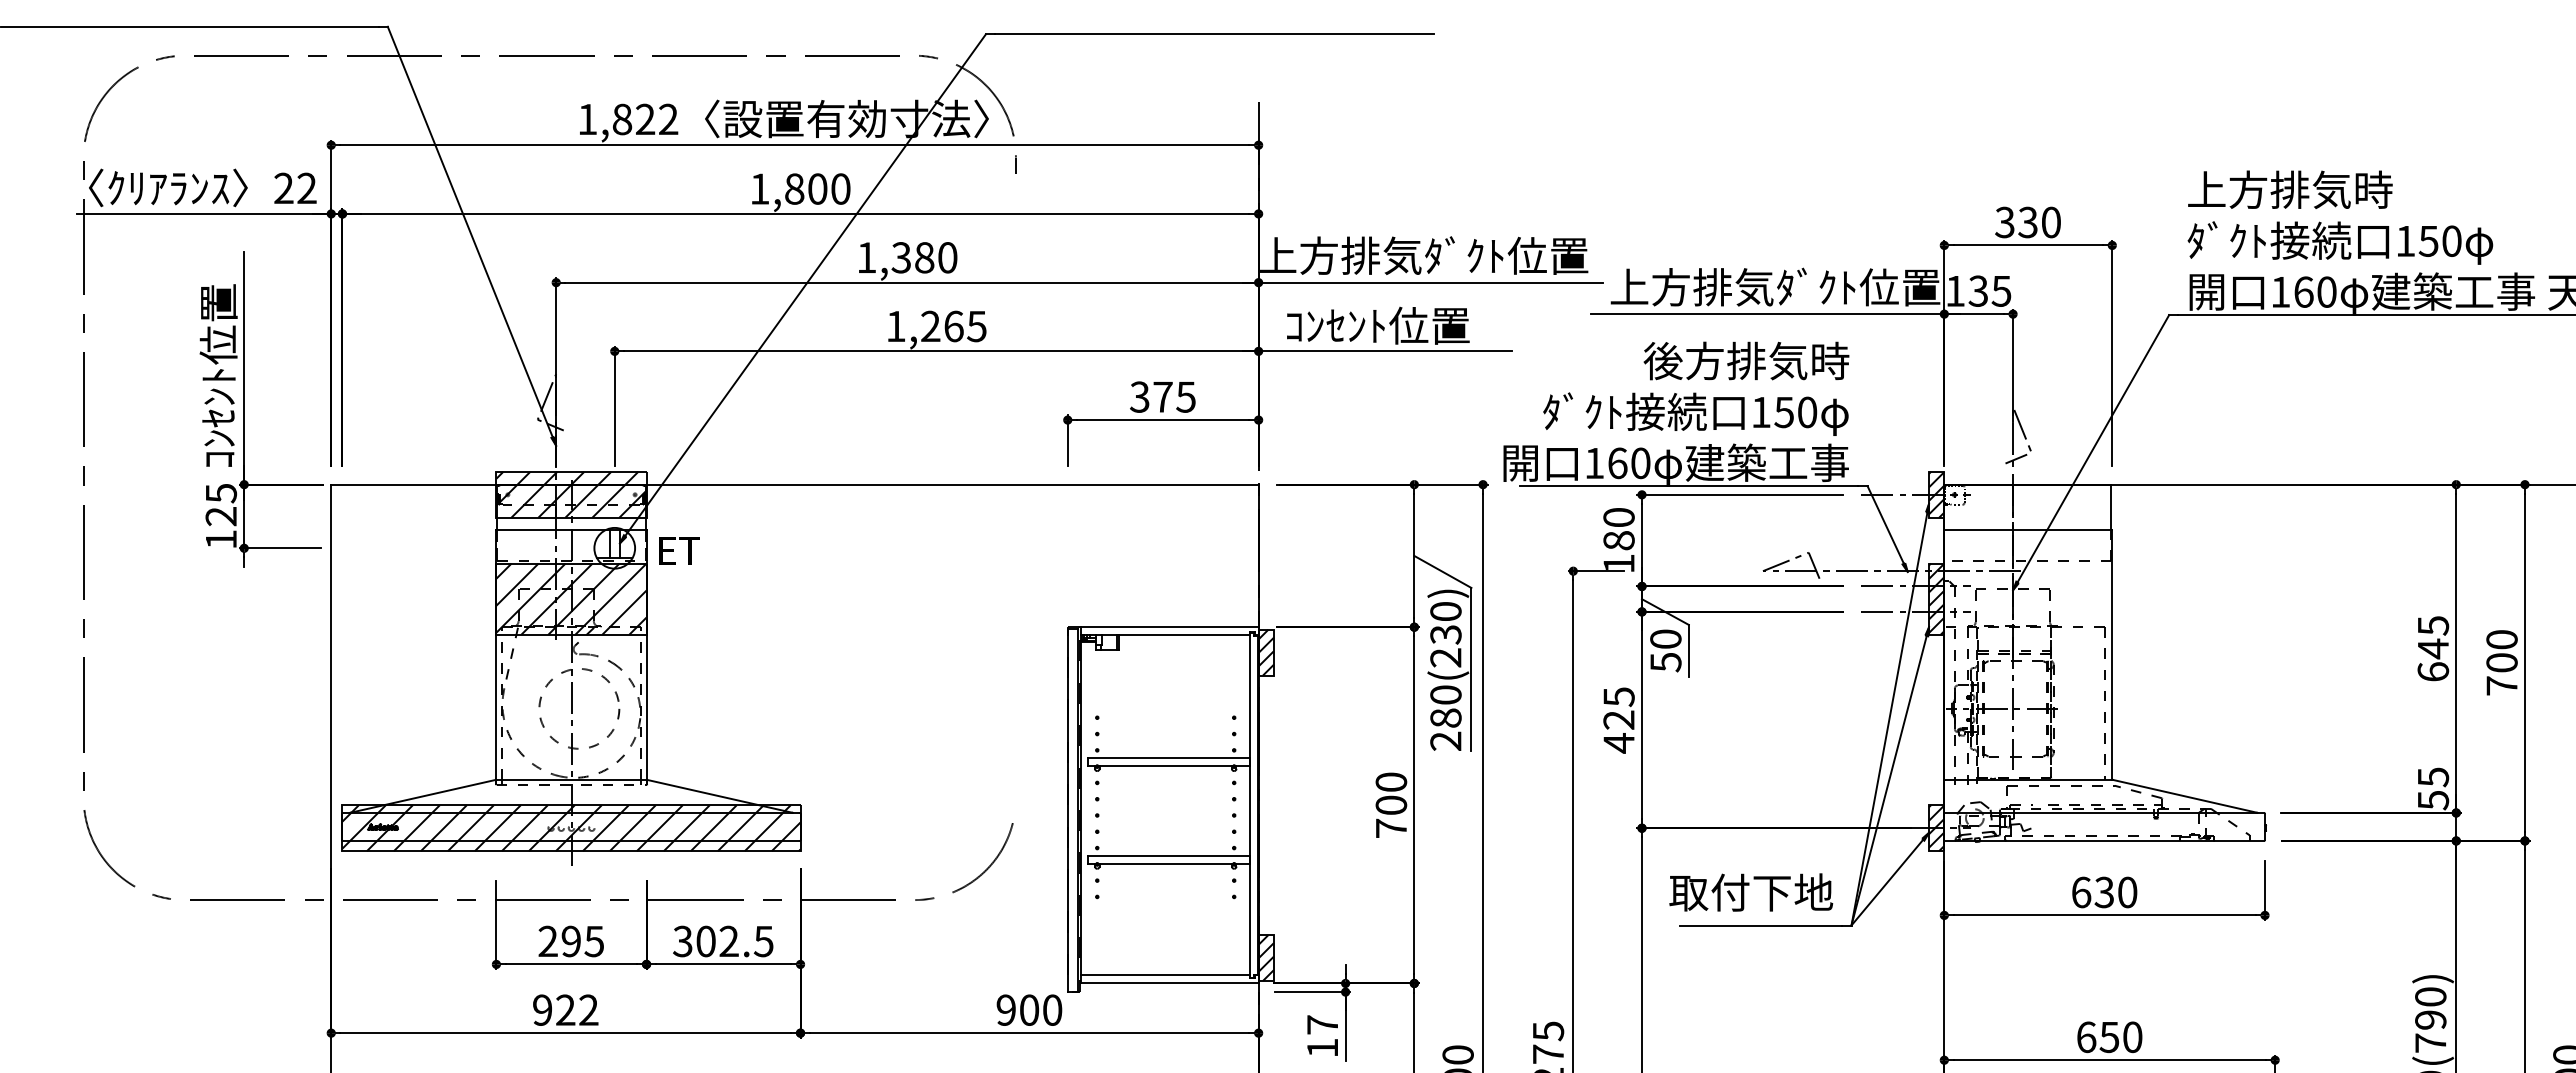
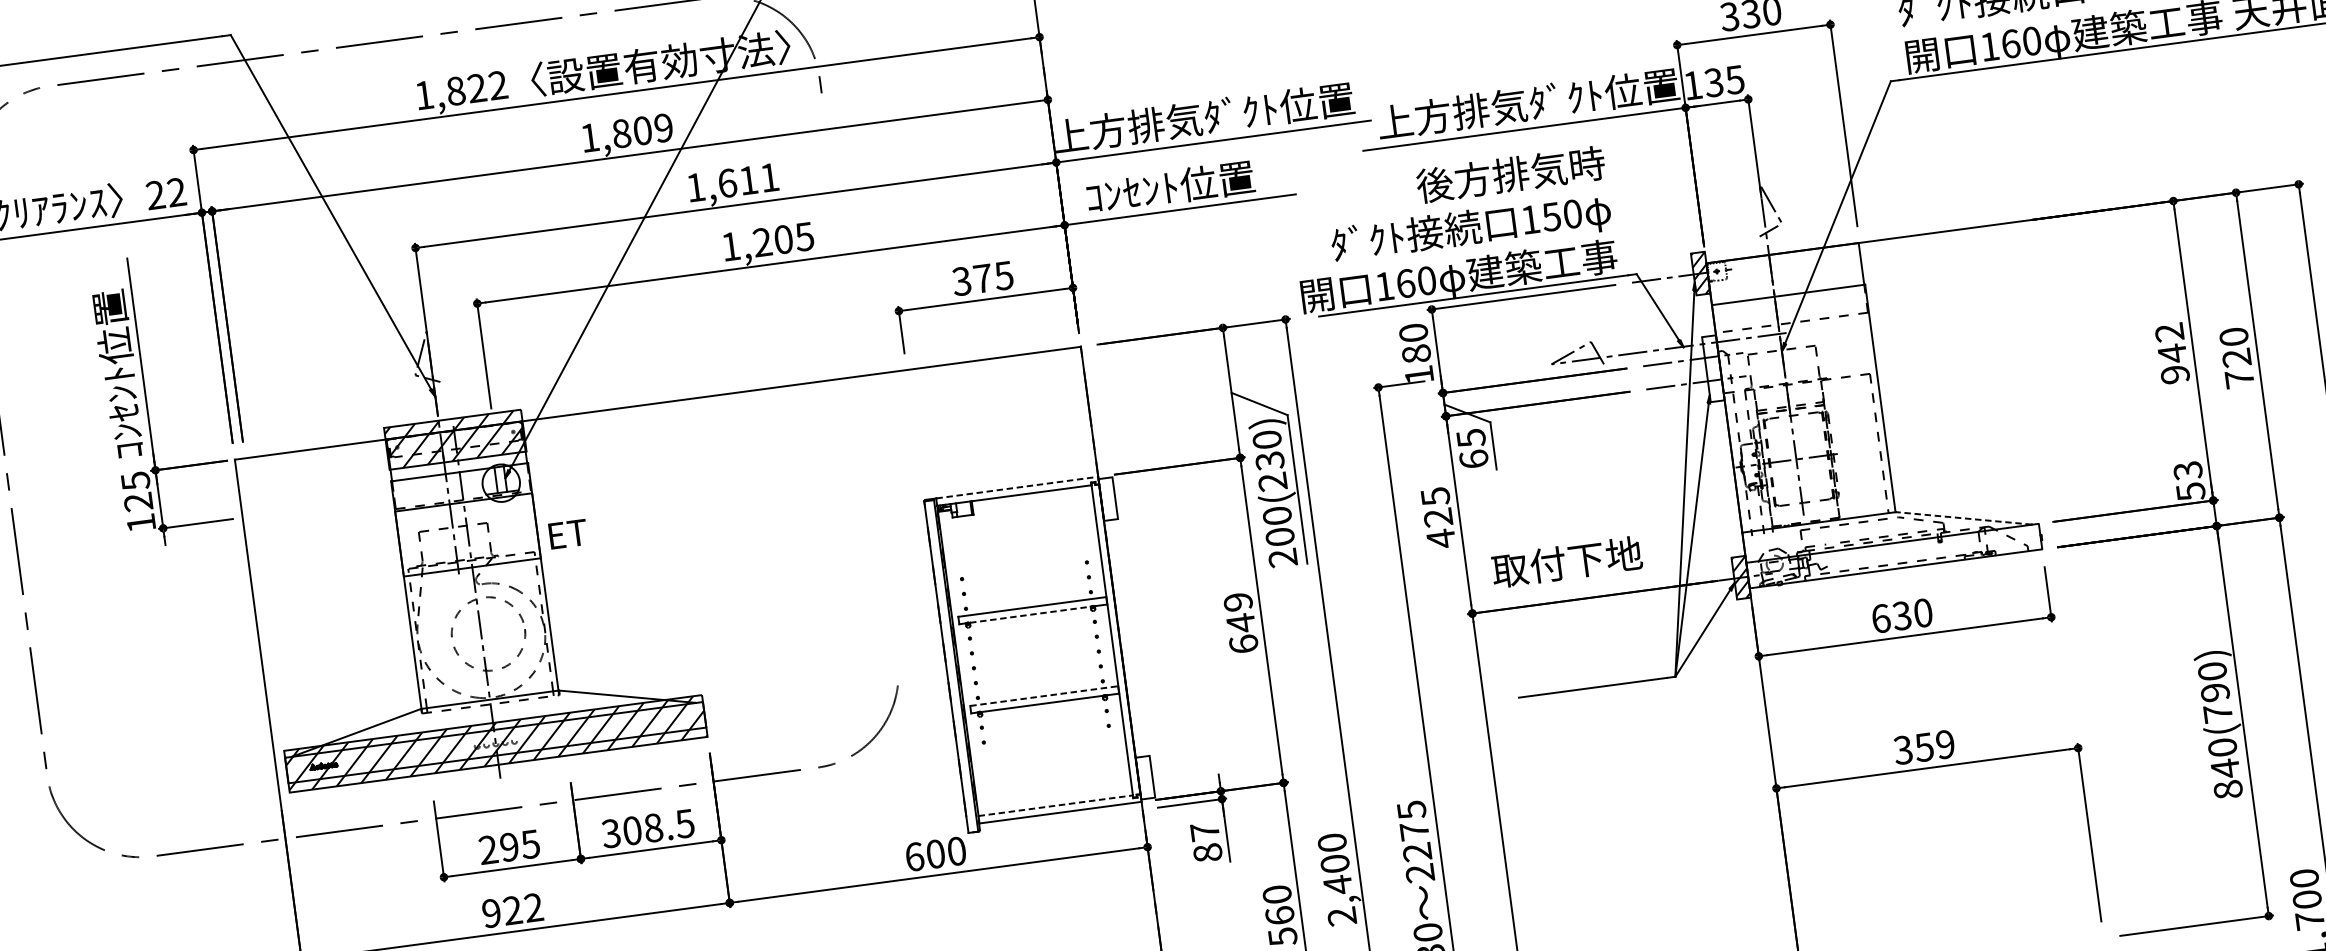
text: (840, 188) -> (663, 127), 1,800 -> 1,809
text: (924, 257) -> (748, 180), 1,380 -> 1,611
text: (953, 326) -> (783, 239), 1,265 -> 1,205
text: (679, 550) -> (568, 533), moved
hatch: (571, 598) -> (467, 534), removed
hatch: (1936, 598) -> (1713, 368), removed
line: (1169, 627) -> (1016, 487), solid -> dashed
text: (2433, 648) -> (2172, 353), 645 -> 942
text: (1665, 650) -> (1472, 448), 50 -> 65
hatch: (1265, 652) -> (1107, 499), removed
text: (2501, 662) -> (2236, 357), 700 -> 720
text: (1445, 717) -> (1279, 536), 280(230) -> 200(230)
line: (1166, 766) -> (1031, 615), solid -> dashed
text: (2432, 777) -> (2187, 471), 55 -> 53
line: (2184, 796) -> (1963, 518), solid -> dashed
text: (1391, 804) -> (1241, 622), 700 -> 649
line: (1169, 855) -> (1044, 695), solid -> dashed
text: (1751, 892) -> (1567, 562), moved
text: (728, 941) -> (652, 828), 302.5 -> 308.5
hatch: (1265, 957) -> (1144, 777), removed
line: (1165, 975) -> (1055, 805), solid -> dashed
text: (1006, 1009) -> (914, 856), 900 -> 600
text: (2109, 1037) -> (1924, 747), 650 -> 359
text: (1322, 1047) -> (1207, 852), 17 -> 87

